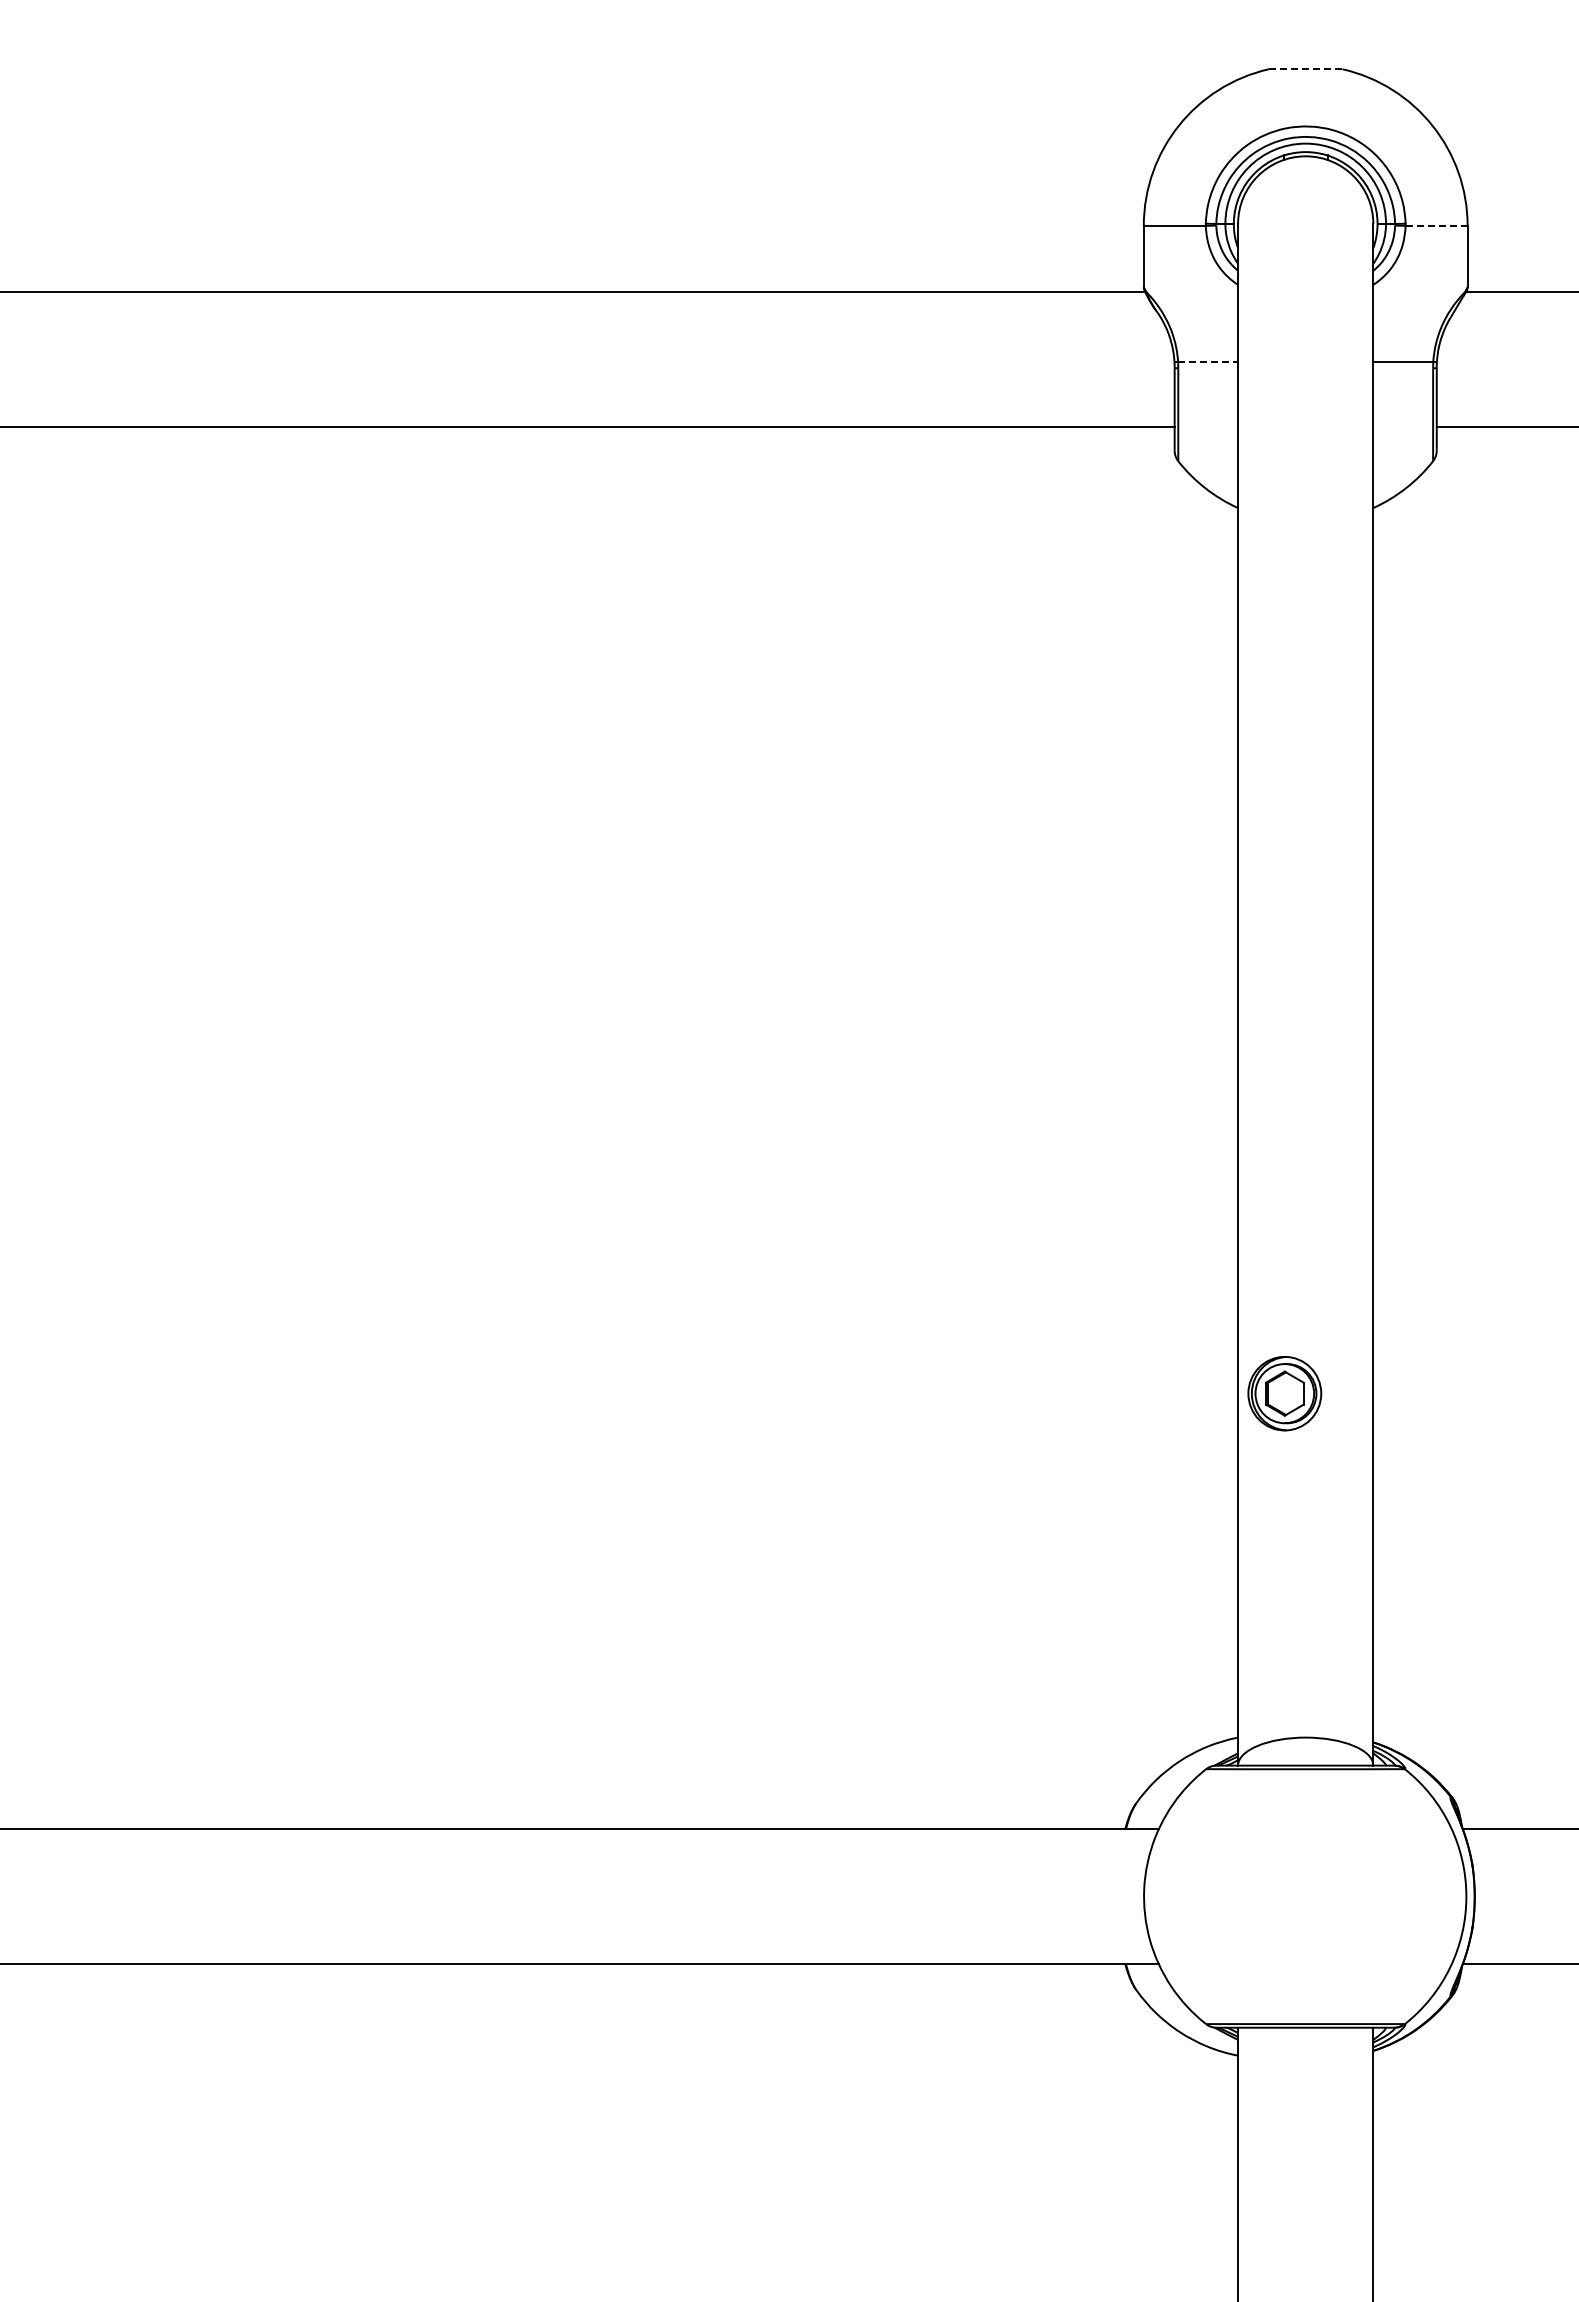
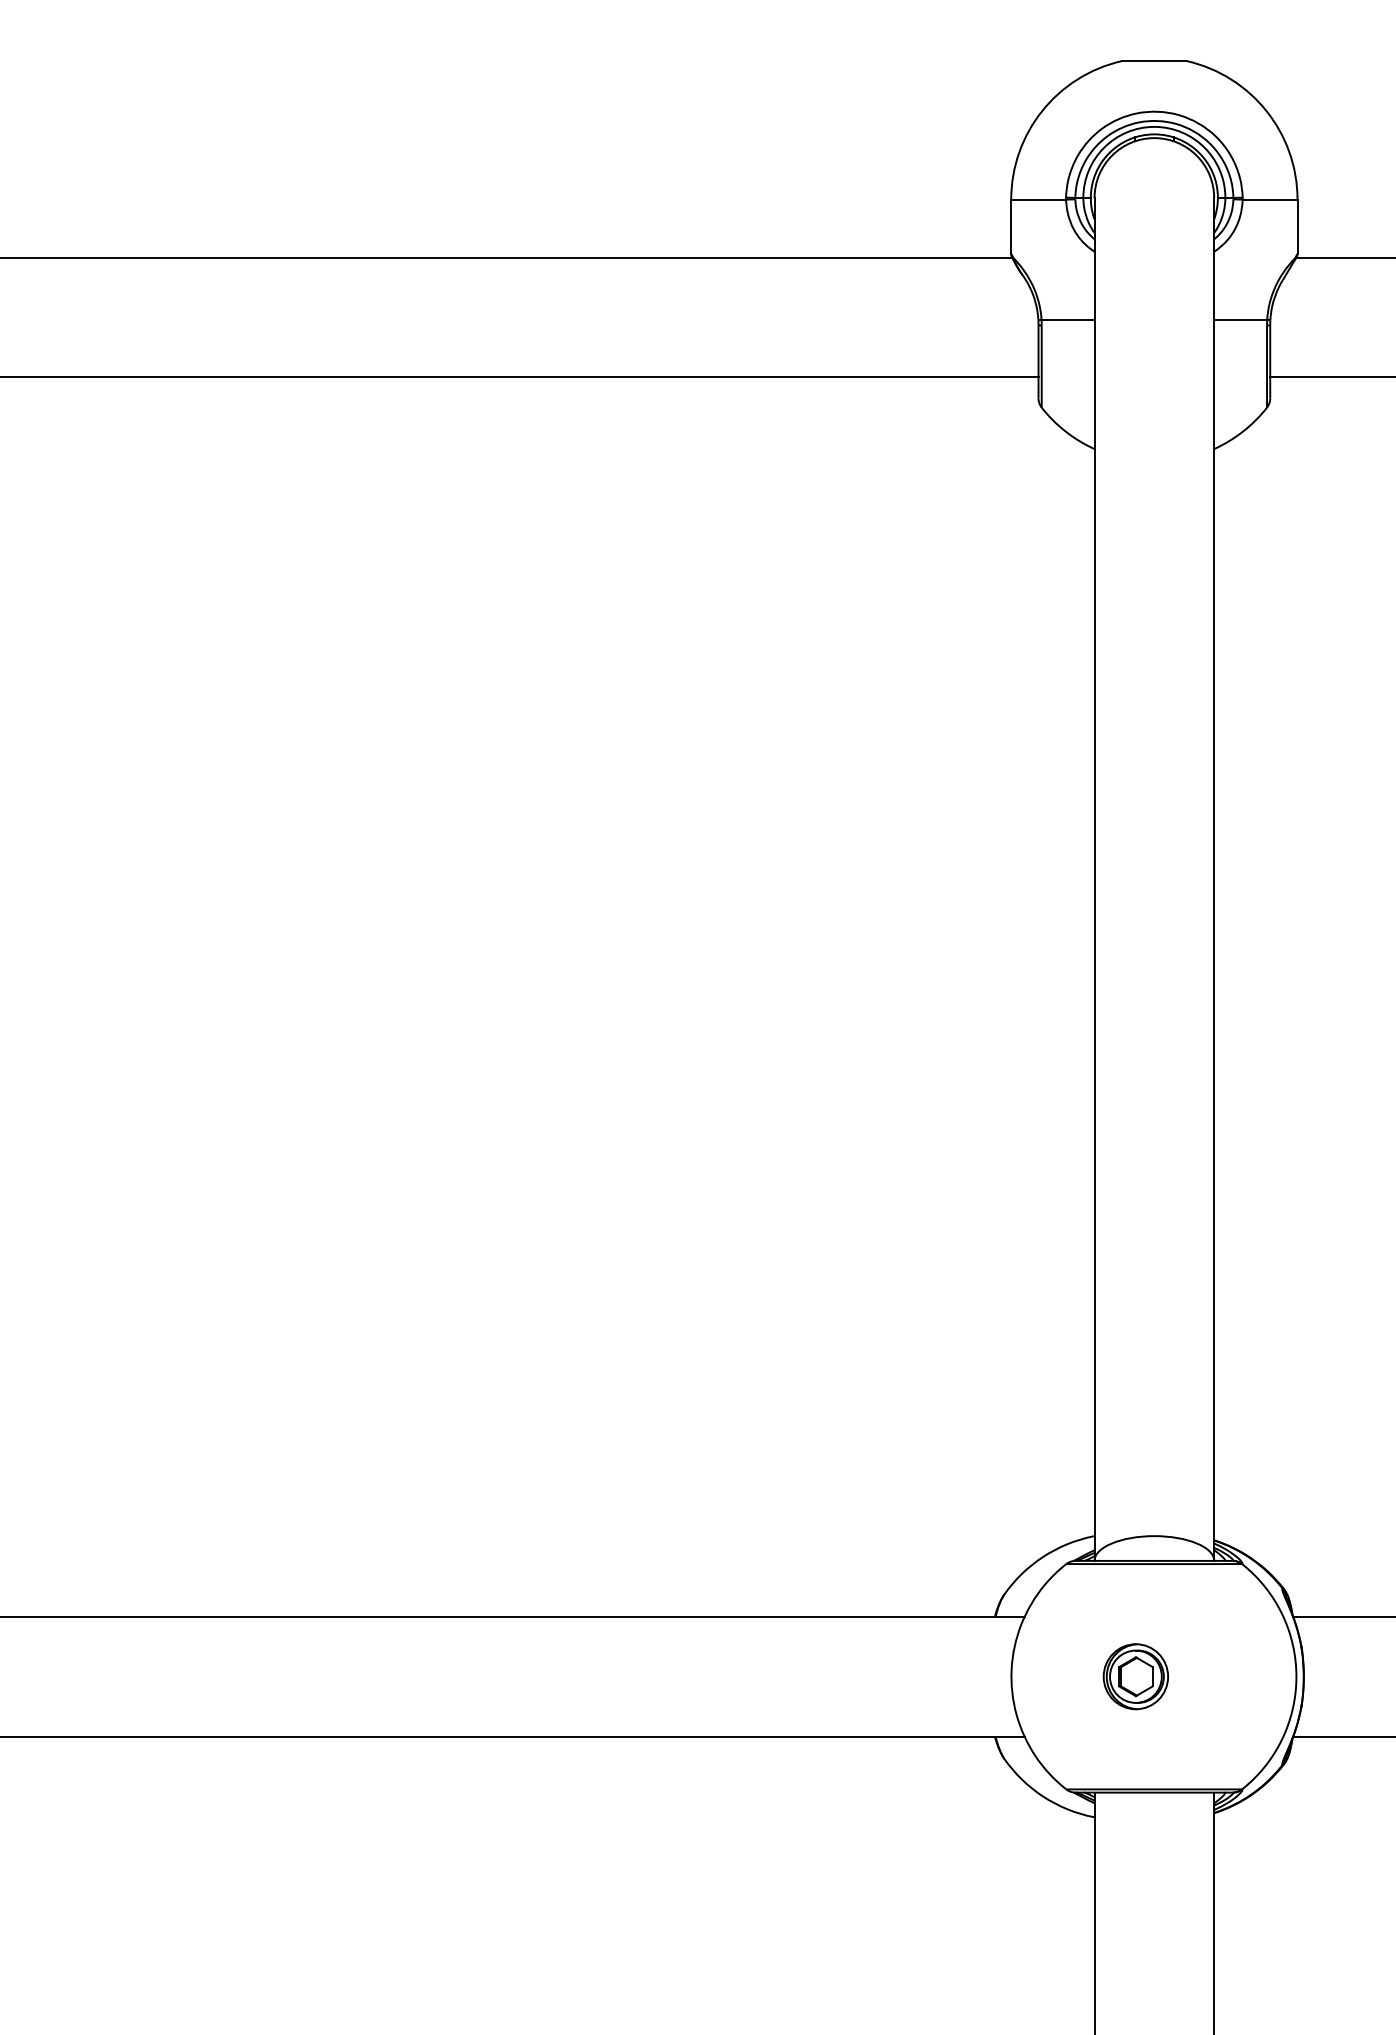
line: (1305, 69) -> (1154, 61), dashed -> solid
line: (1436, 225) -> (1270, 199), dashed -> solid
line: (1208, 361) -> (1068, 319), dashed -> solid
part: (1284, 1393) -> (1135, 1676), moved

